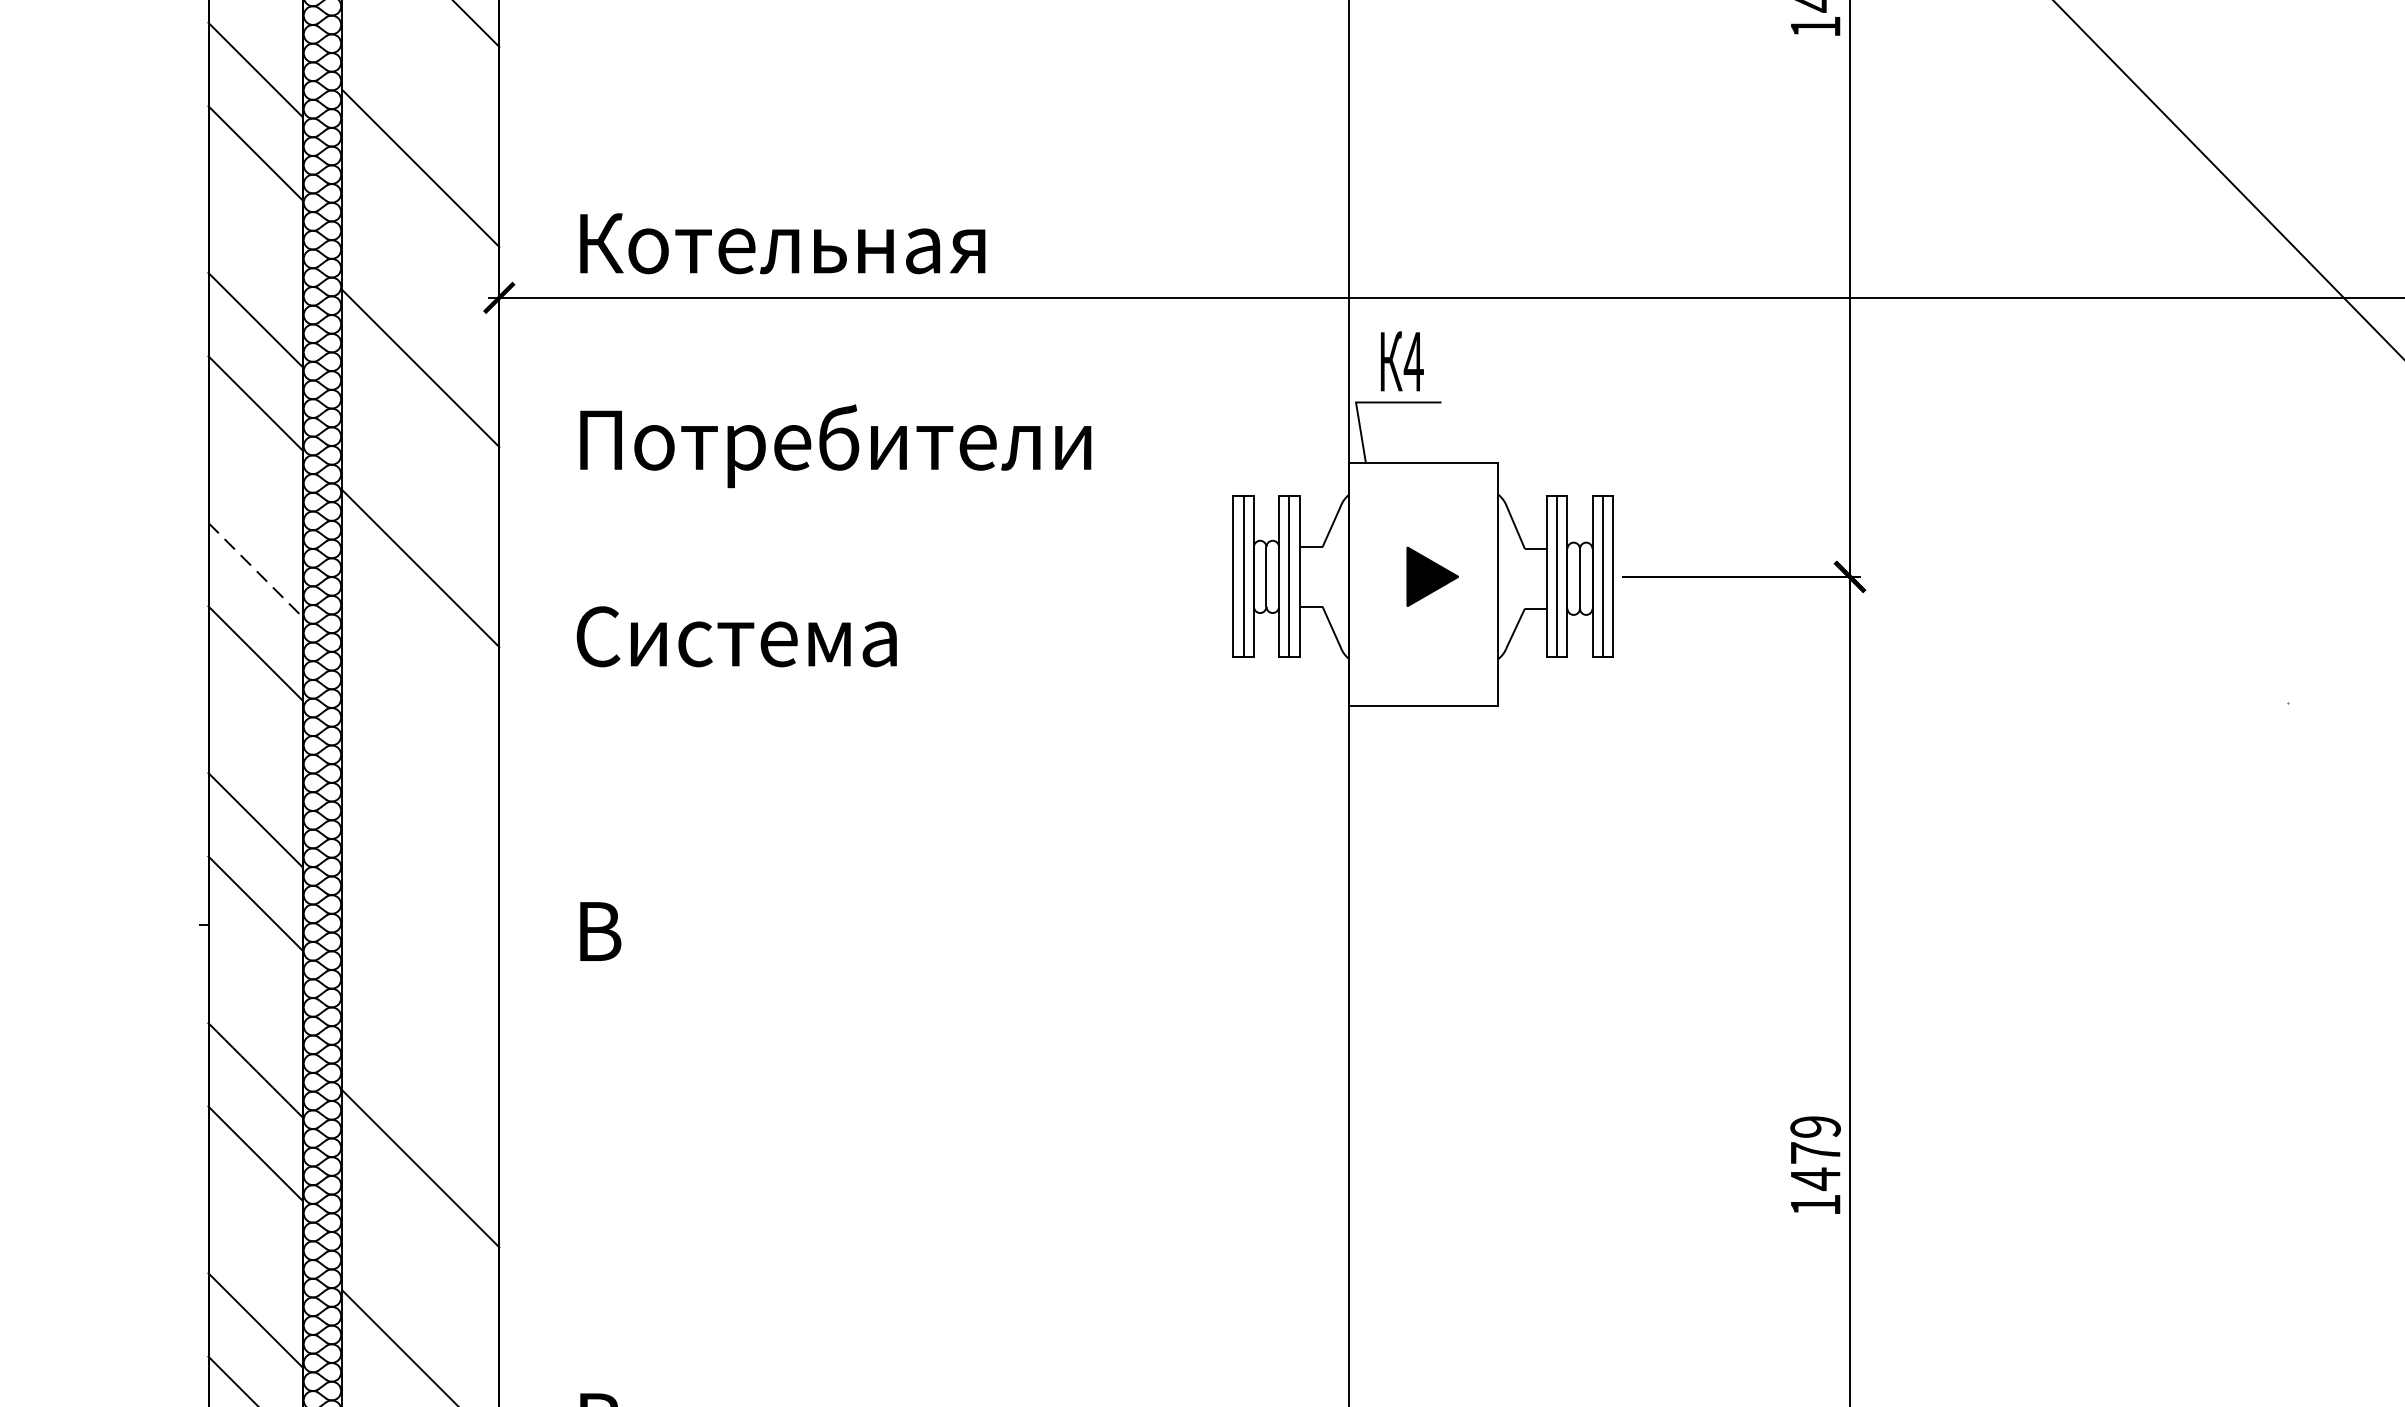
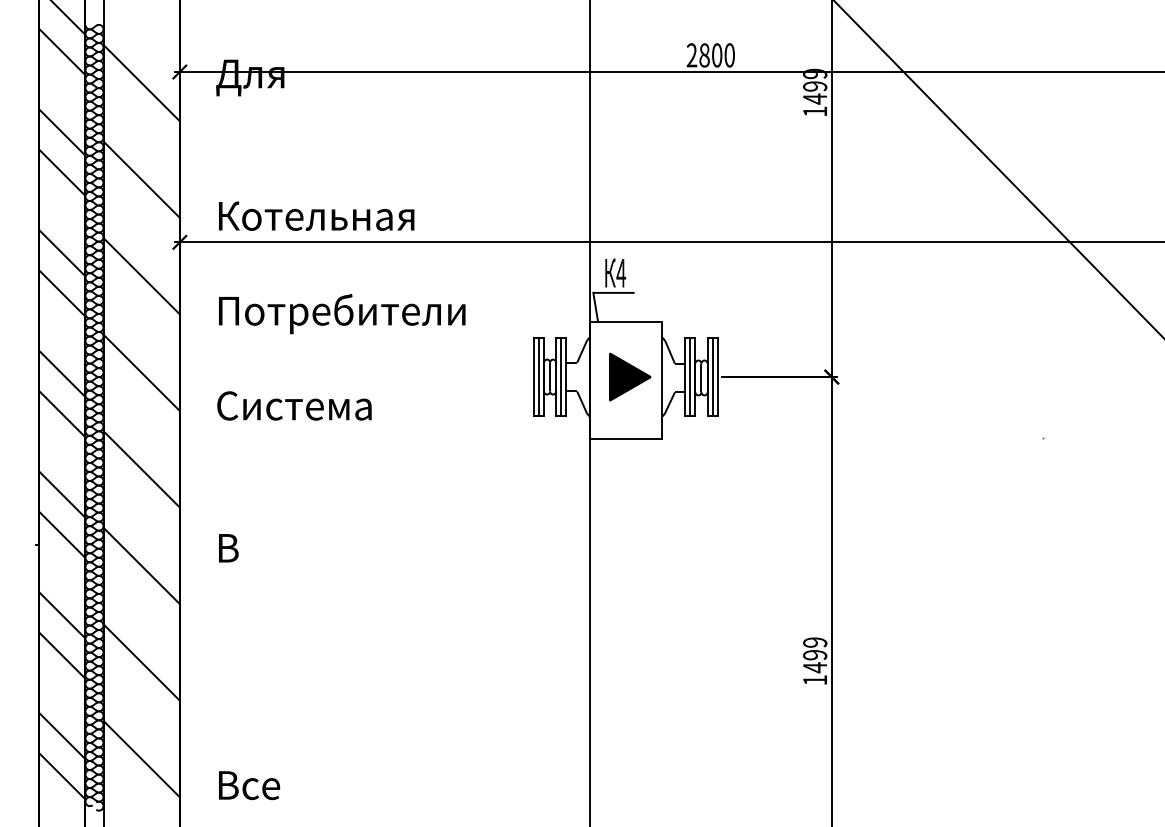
line: (256, 571) -> (62, 374), dashed -> solid
part: (1432, 575) -> (630, 376), size x1.67
line: (419, 768) -> (141, 469), added
line: (419, 969) -> (141, 566), added
text: (1816, 1153) -> (815, 655), 1479 -> 1499

